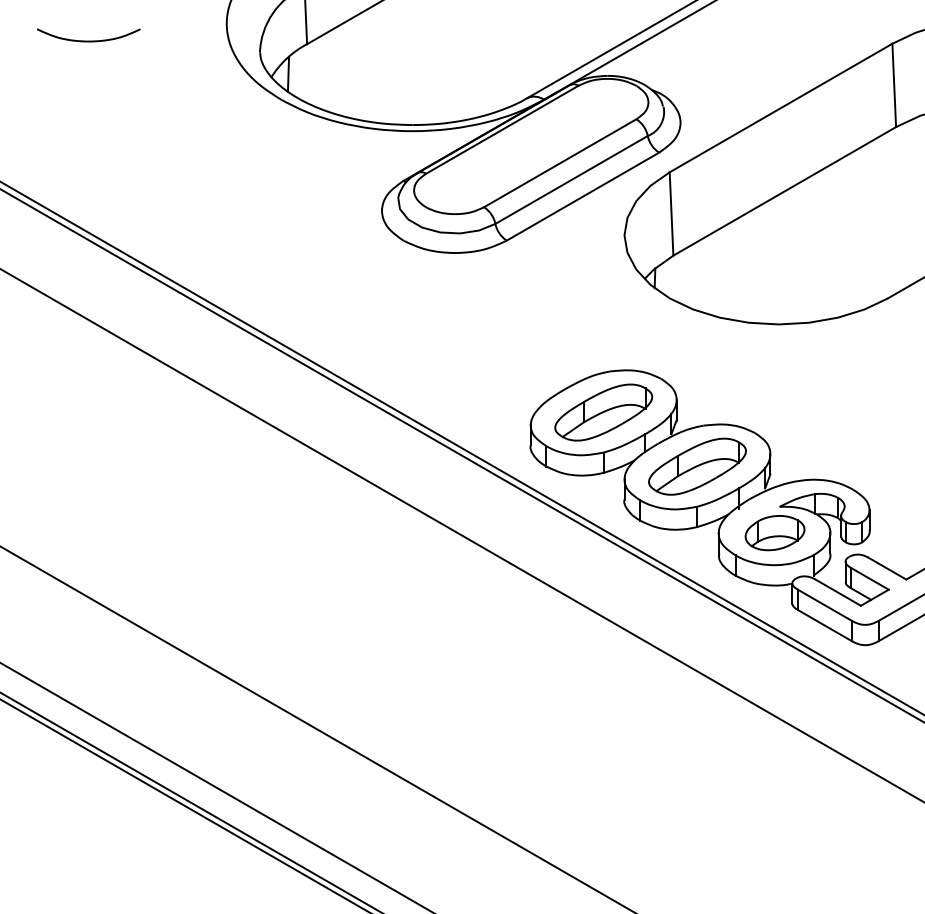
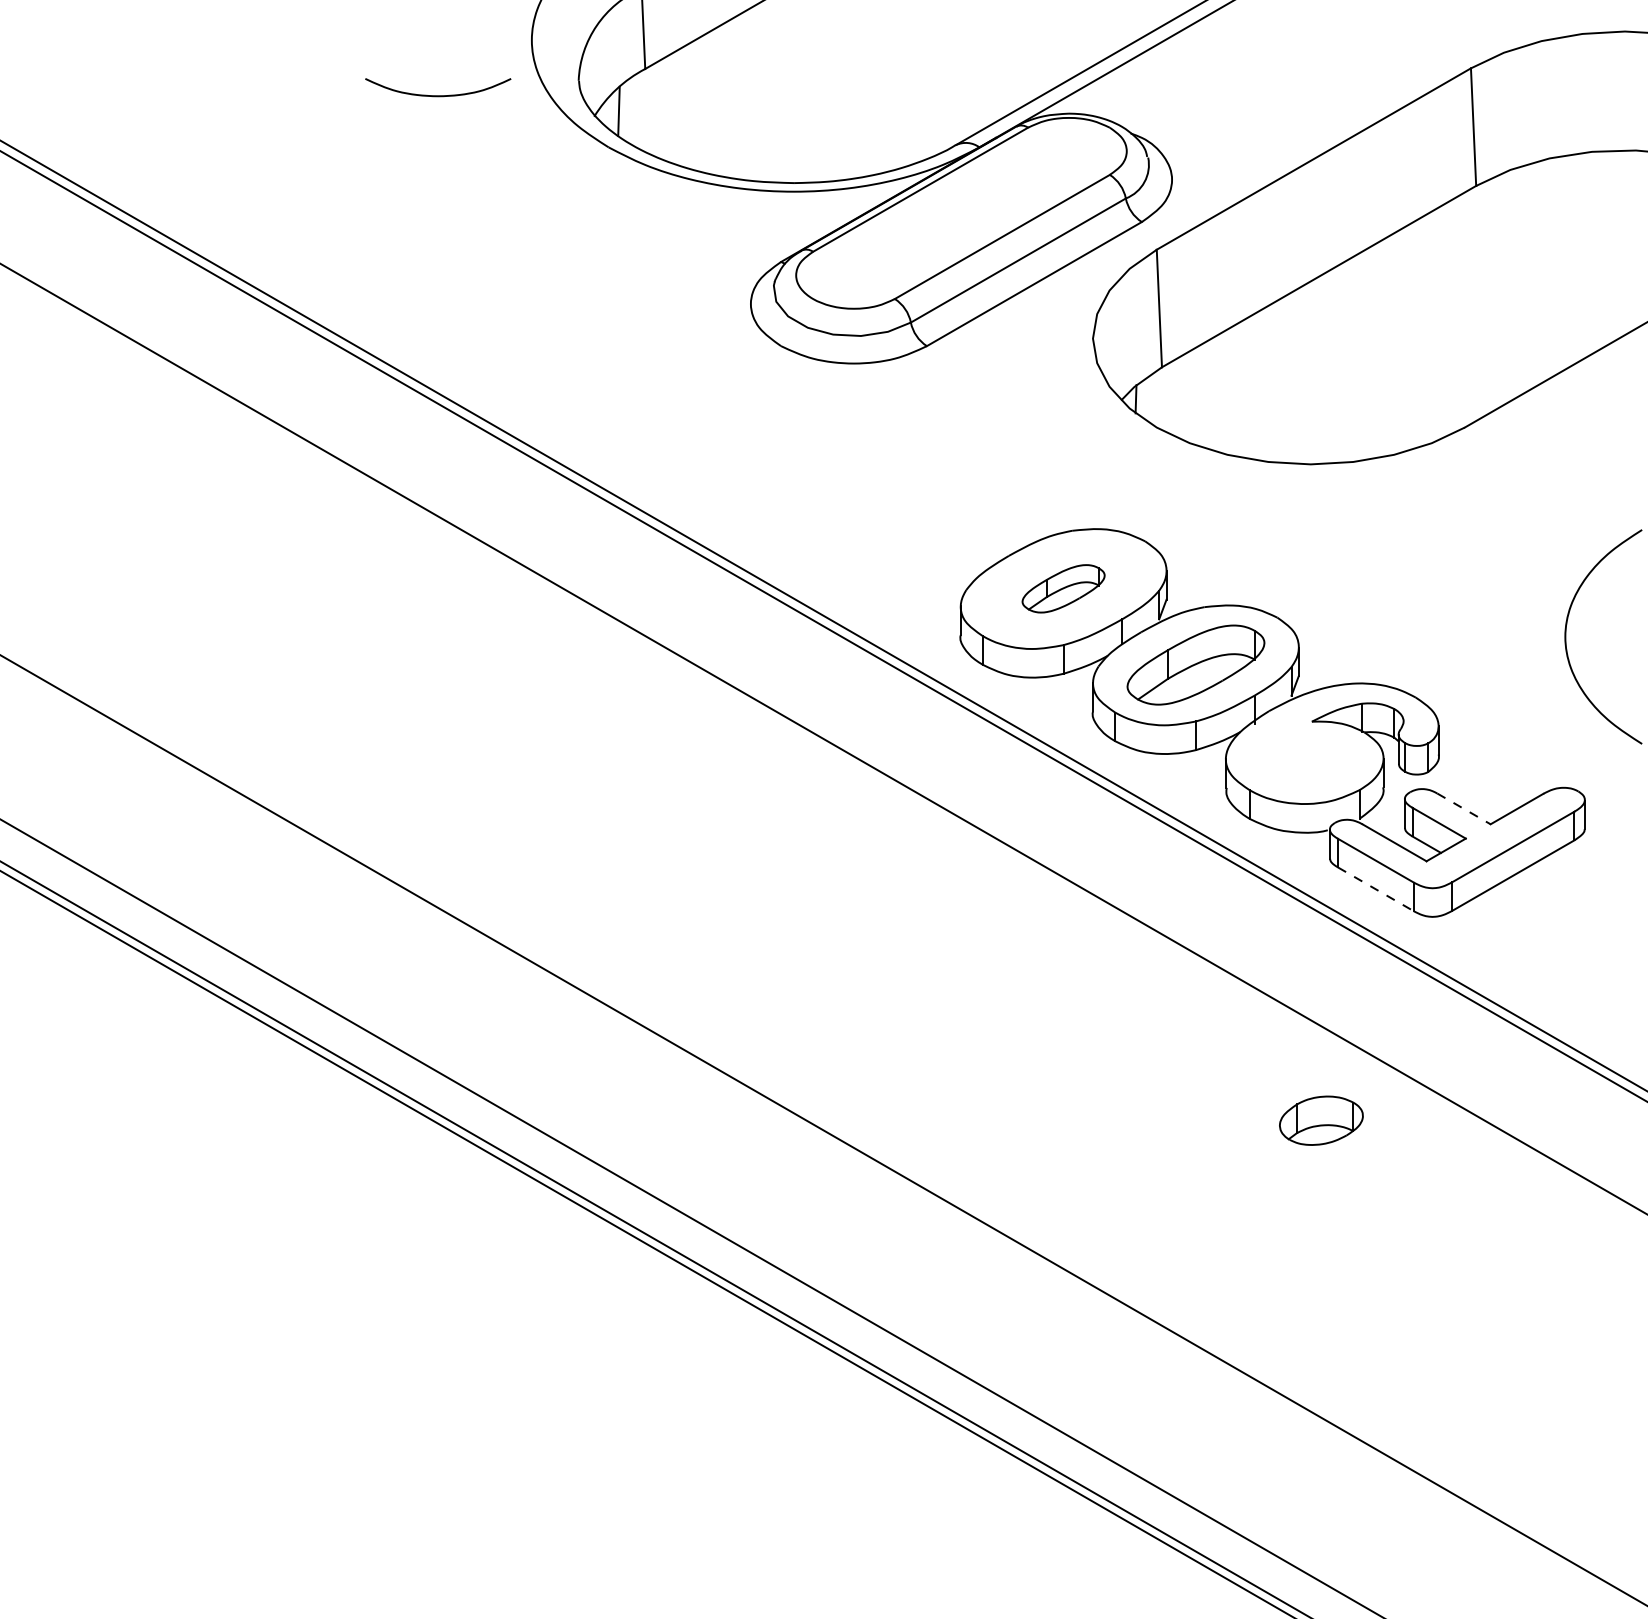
curve: (88, 41) -> (438, 95), moved
part: (603, 412) -> (1063, 588), size x0.6
part: (775, 532) -> (1321, 1120), moved
line: (887, 568) -> (1463, 808), solid -> dashed
line: (824, 625) -> (1375, 889), solid -> dashed

